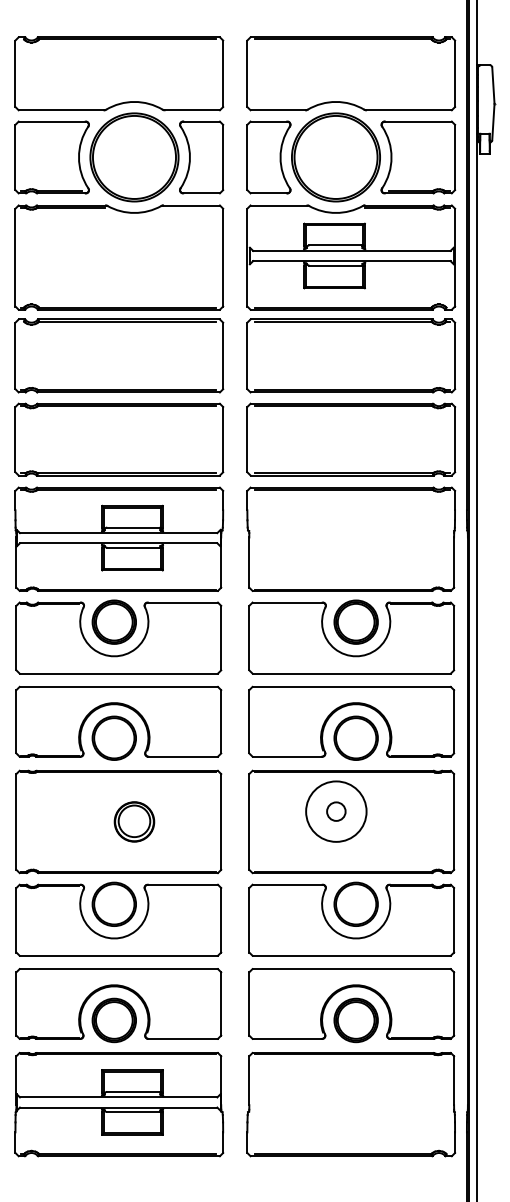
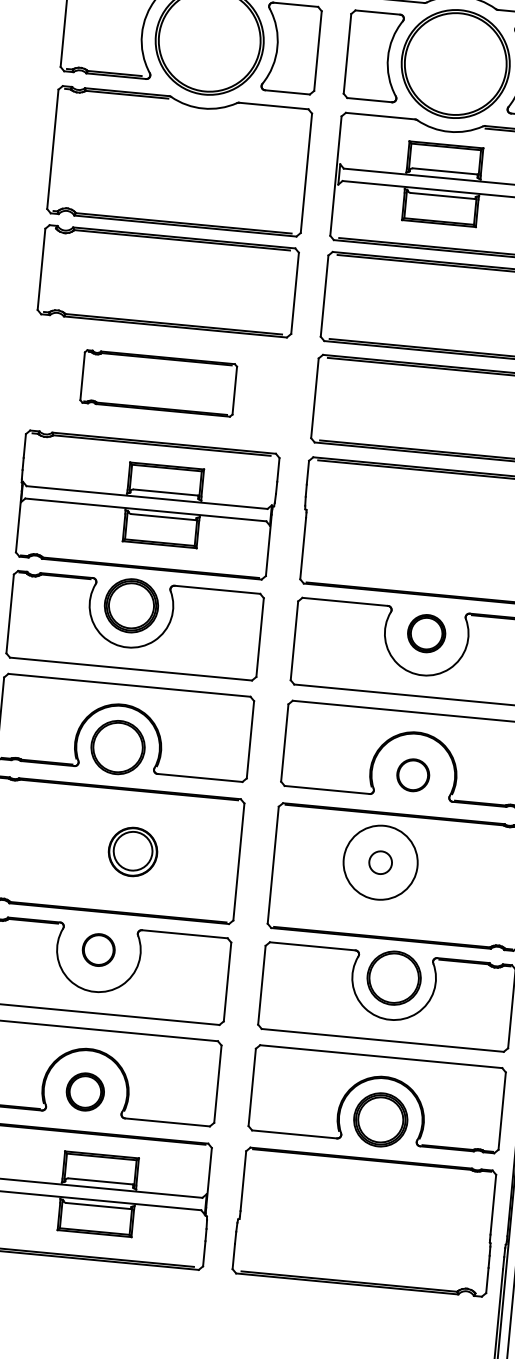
part: (119, 439) -> (158, 383), size x0.6
part: (355, 621) -> (425, 632), size x0.7
part: (355, 737) -> (412, 774), size x0.6
part: (113, 903) -> (98, 949), size x0.6
part: (113, 1020) -> (84, 1091), size x0.7

